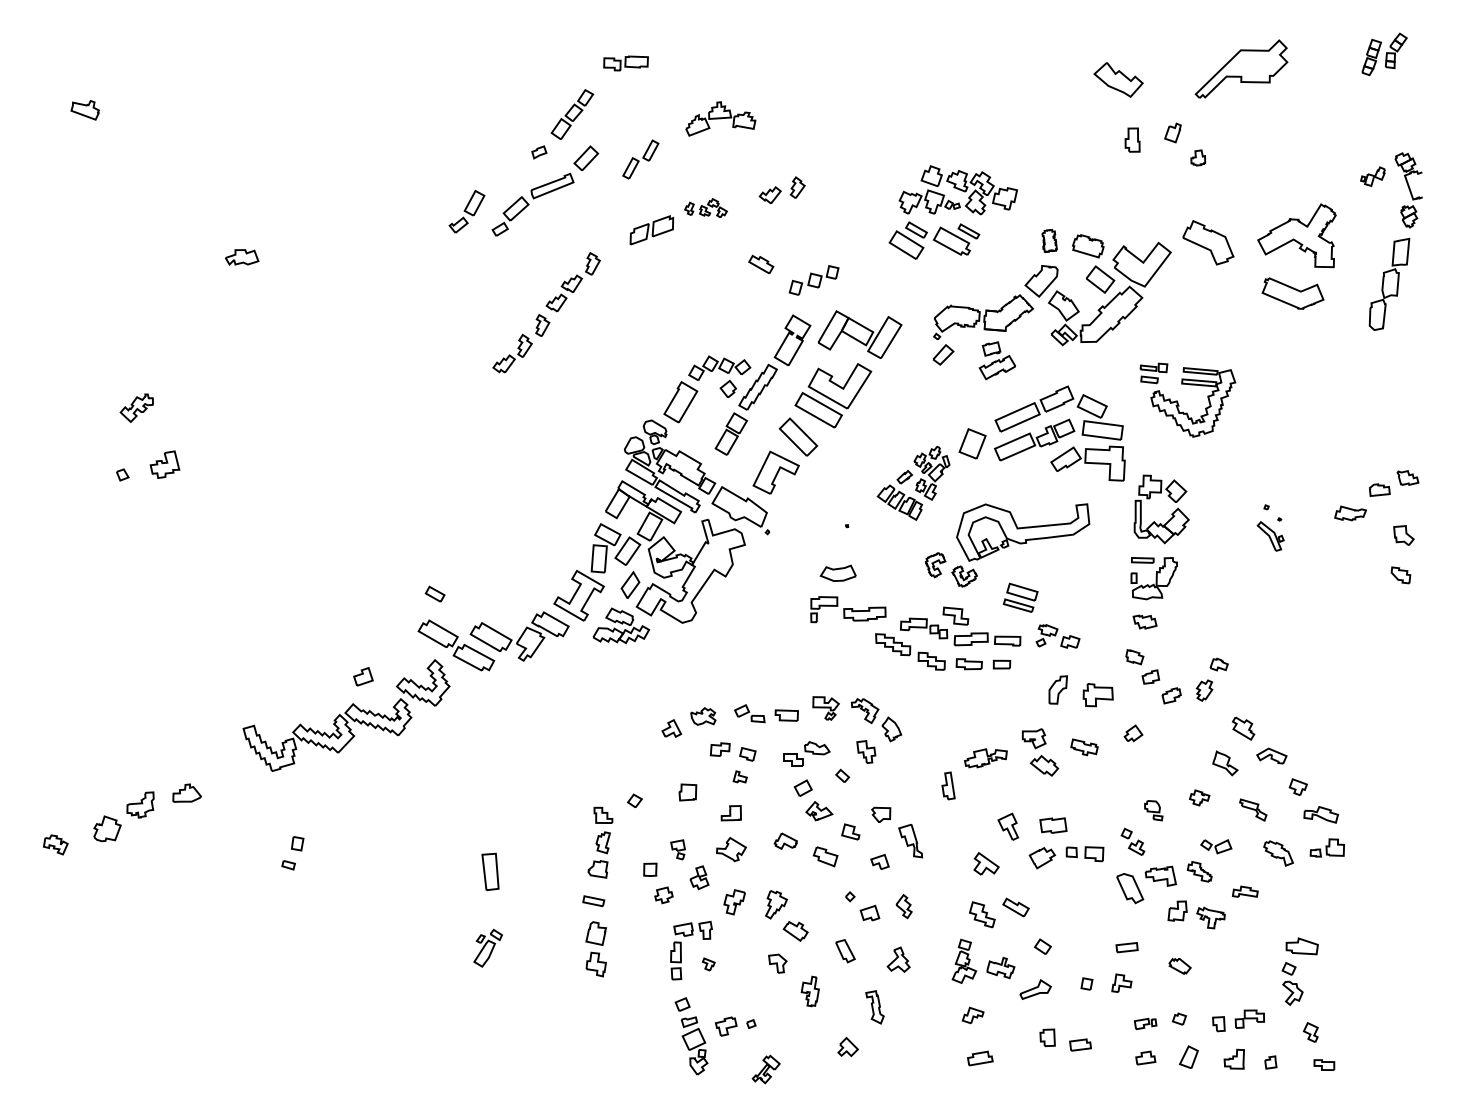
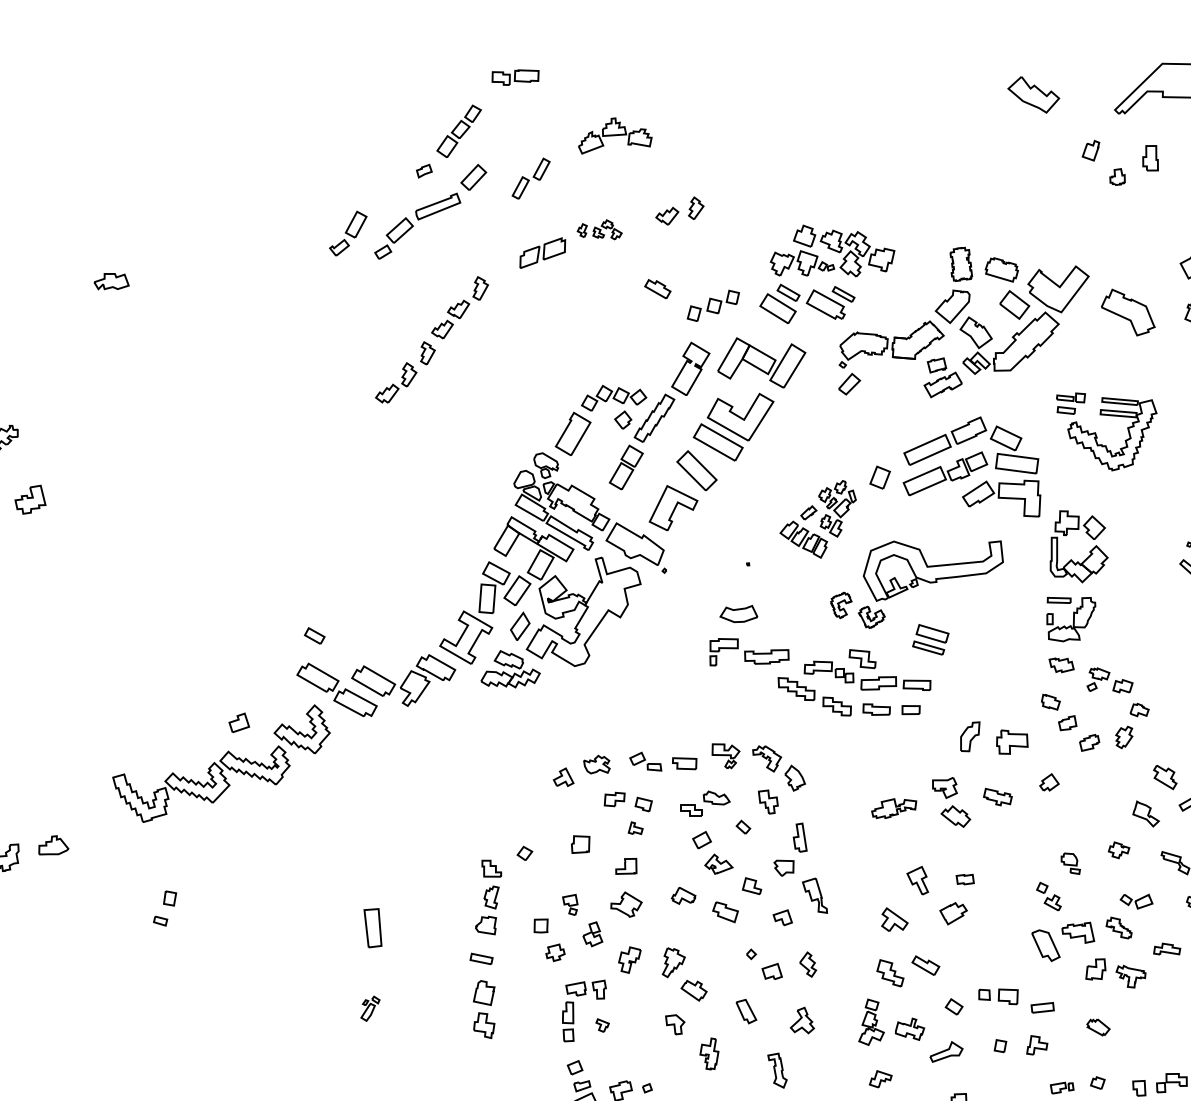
part: (1132, 139) -> (1150, 157), moved
part: (952, 212) -> (826, 274), moved
part: (1049, 240) -> (961, 263), size x1.43
part: (1208, 242) -> (1128, 312), moved
part: (996, 360) -> (942, 377), moved
part: (972, 443) -> (880, 477), size x0.71
part: (1057, 636) -> (1109, 680), moved
part: (948, 785) -> (800, 837), moved
part: (1053, 825) -> (965, 879), size x0.62
part: (1084, 854) -> (997, 997), moved
part: (487, 948) -> (369, 1008), size x0.62

